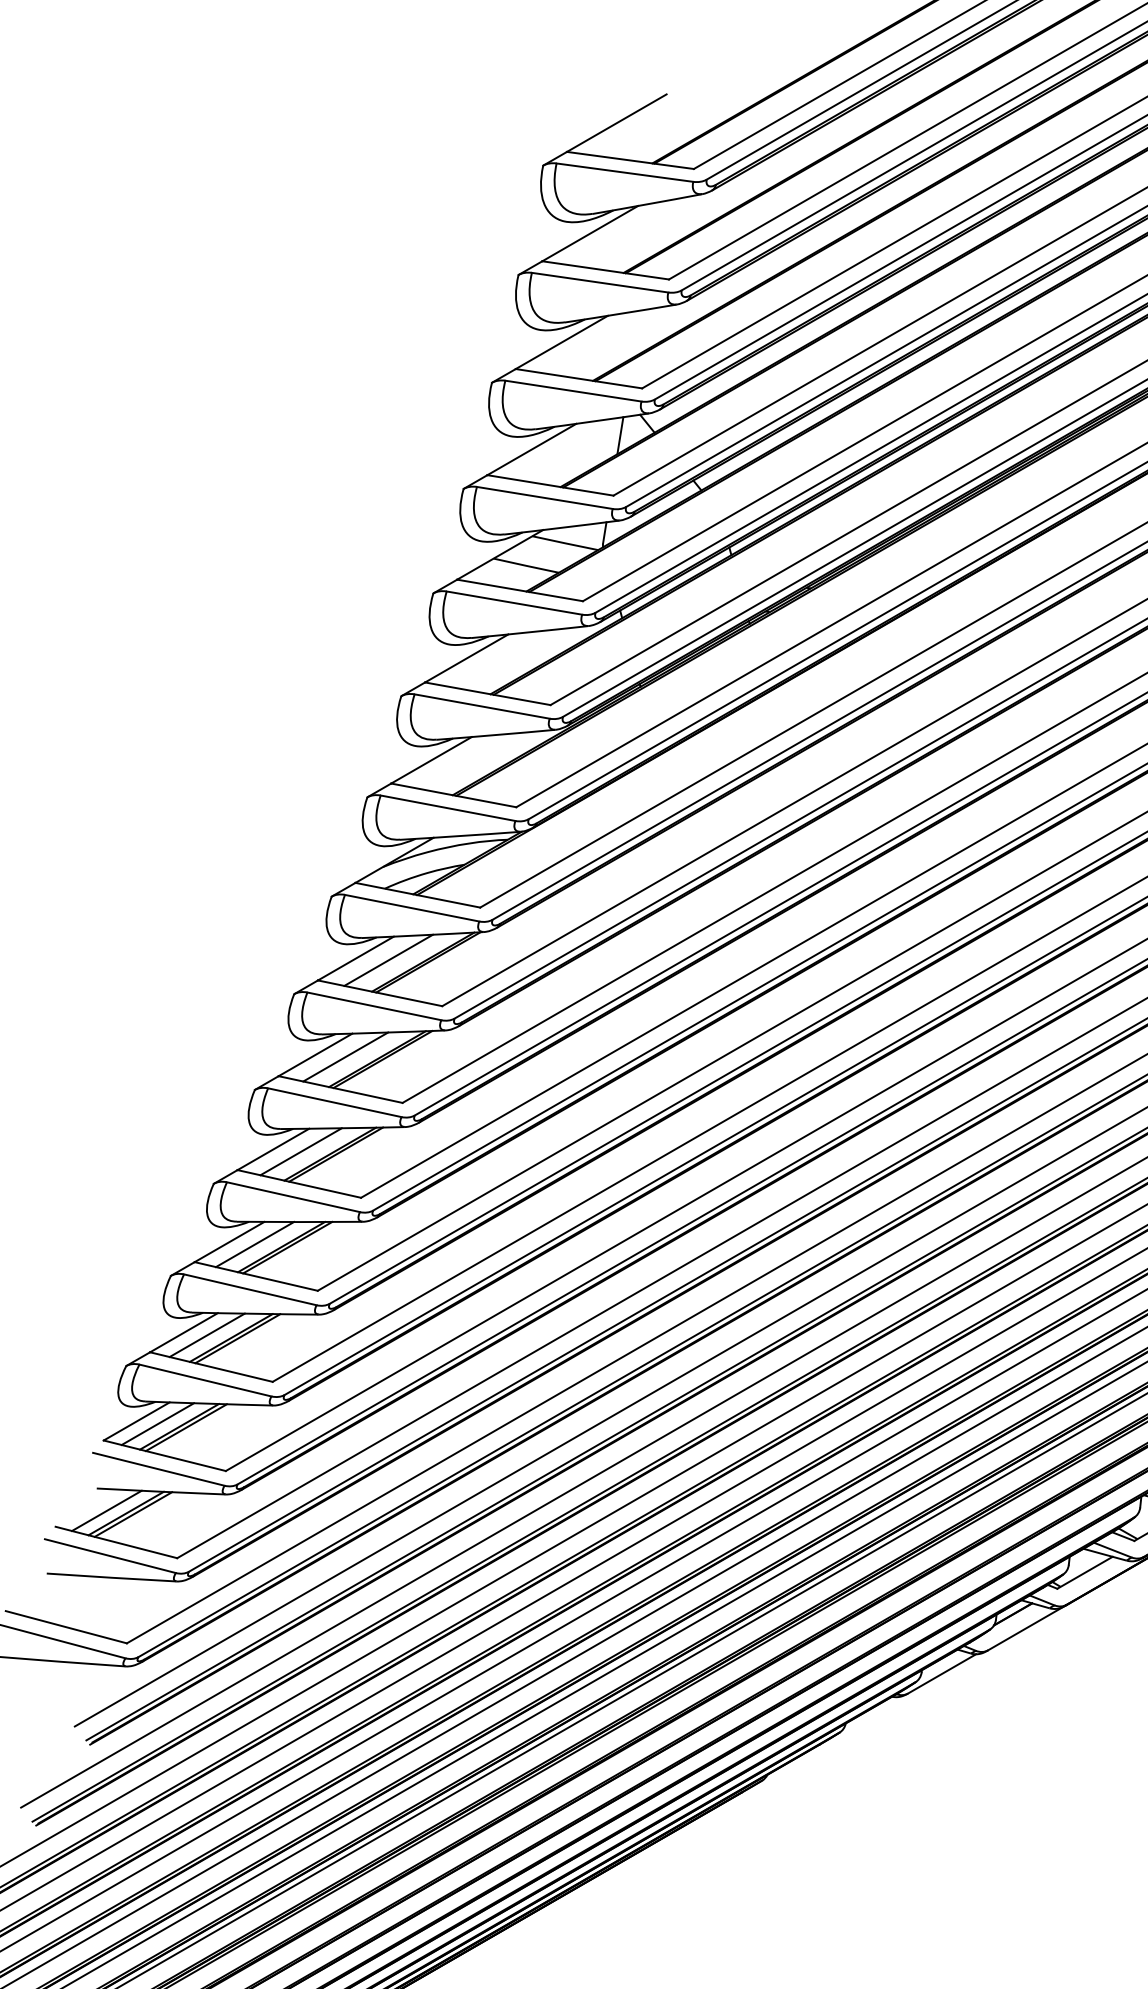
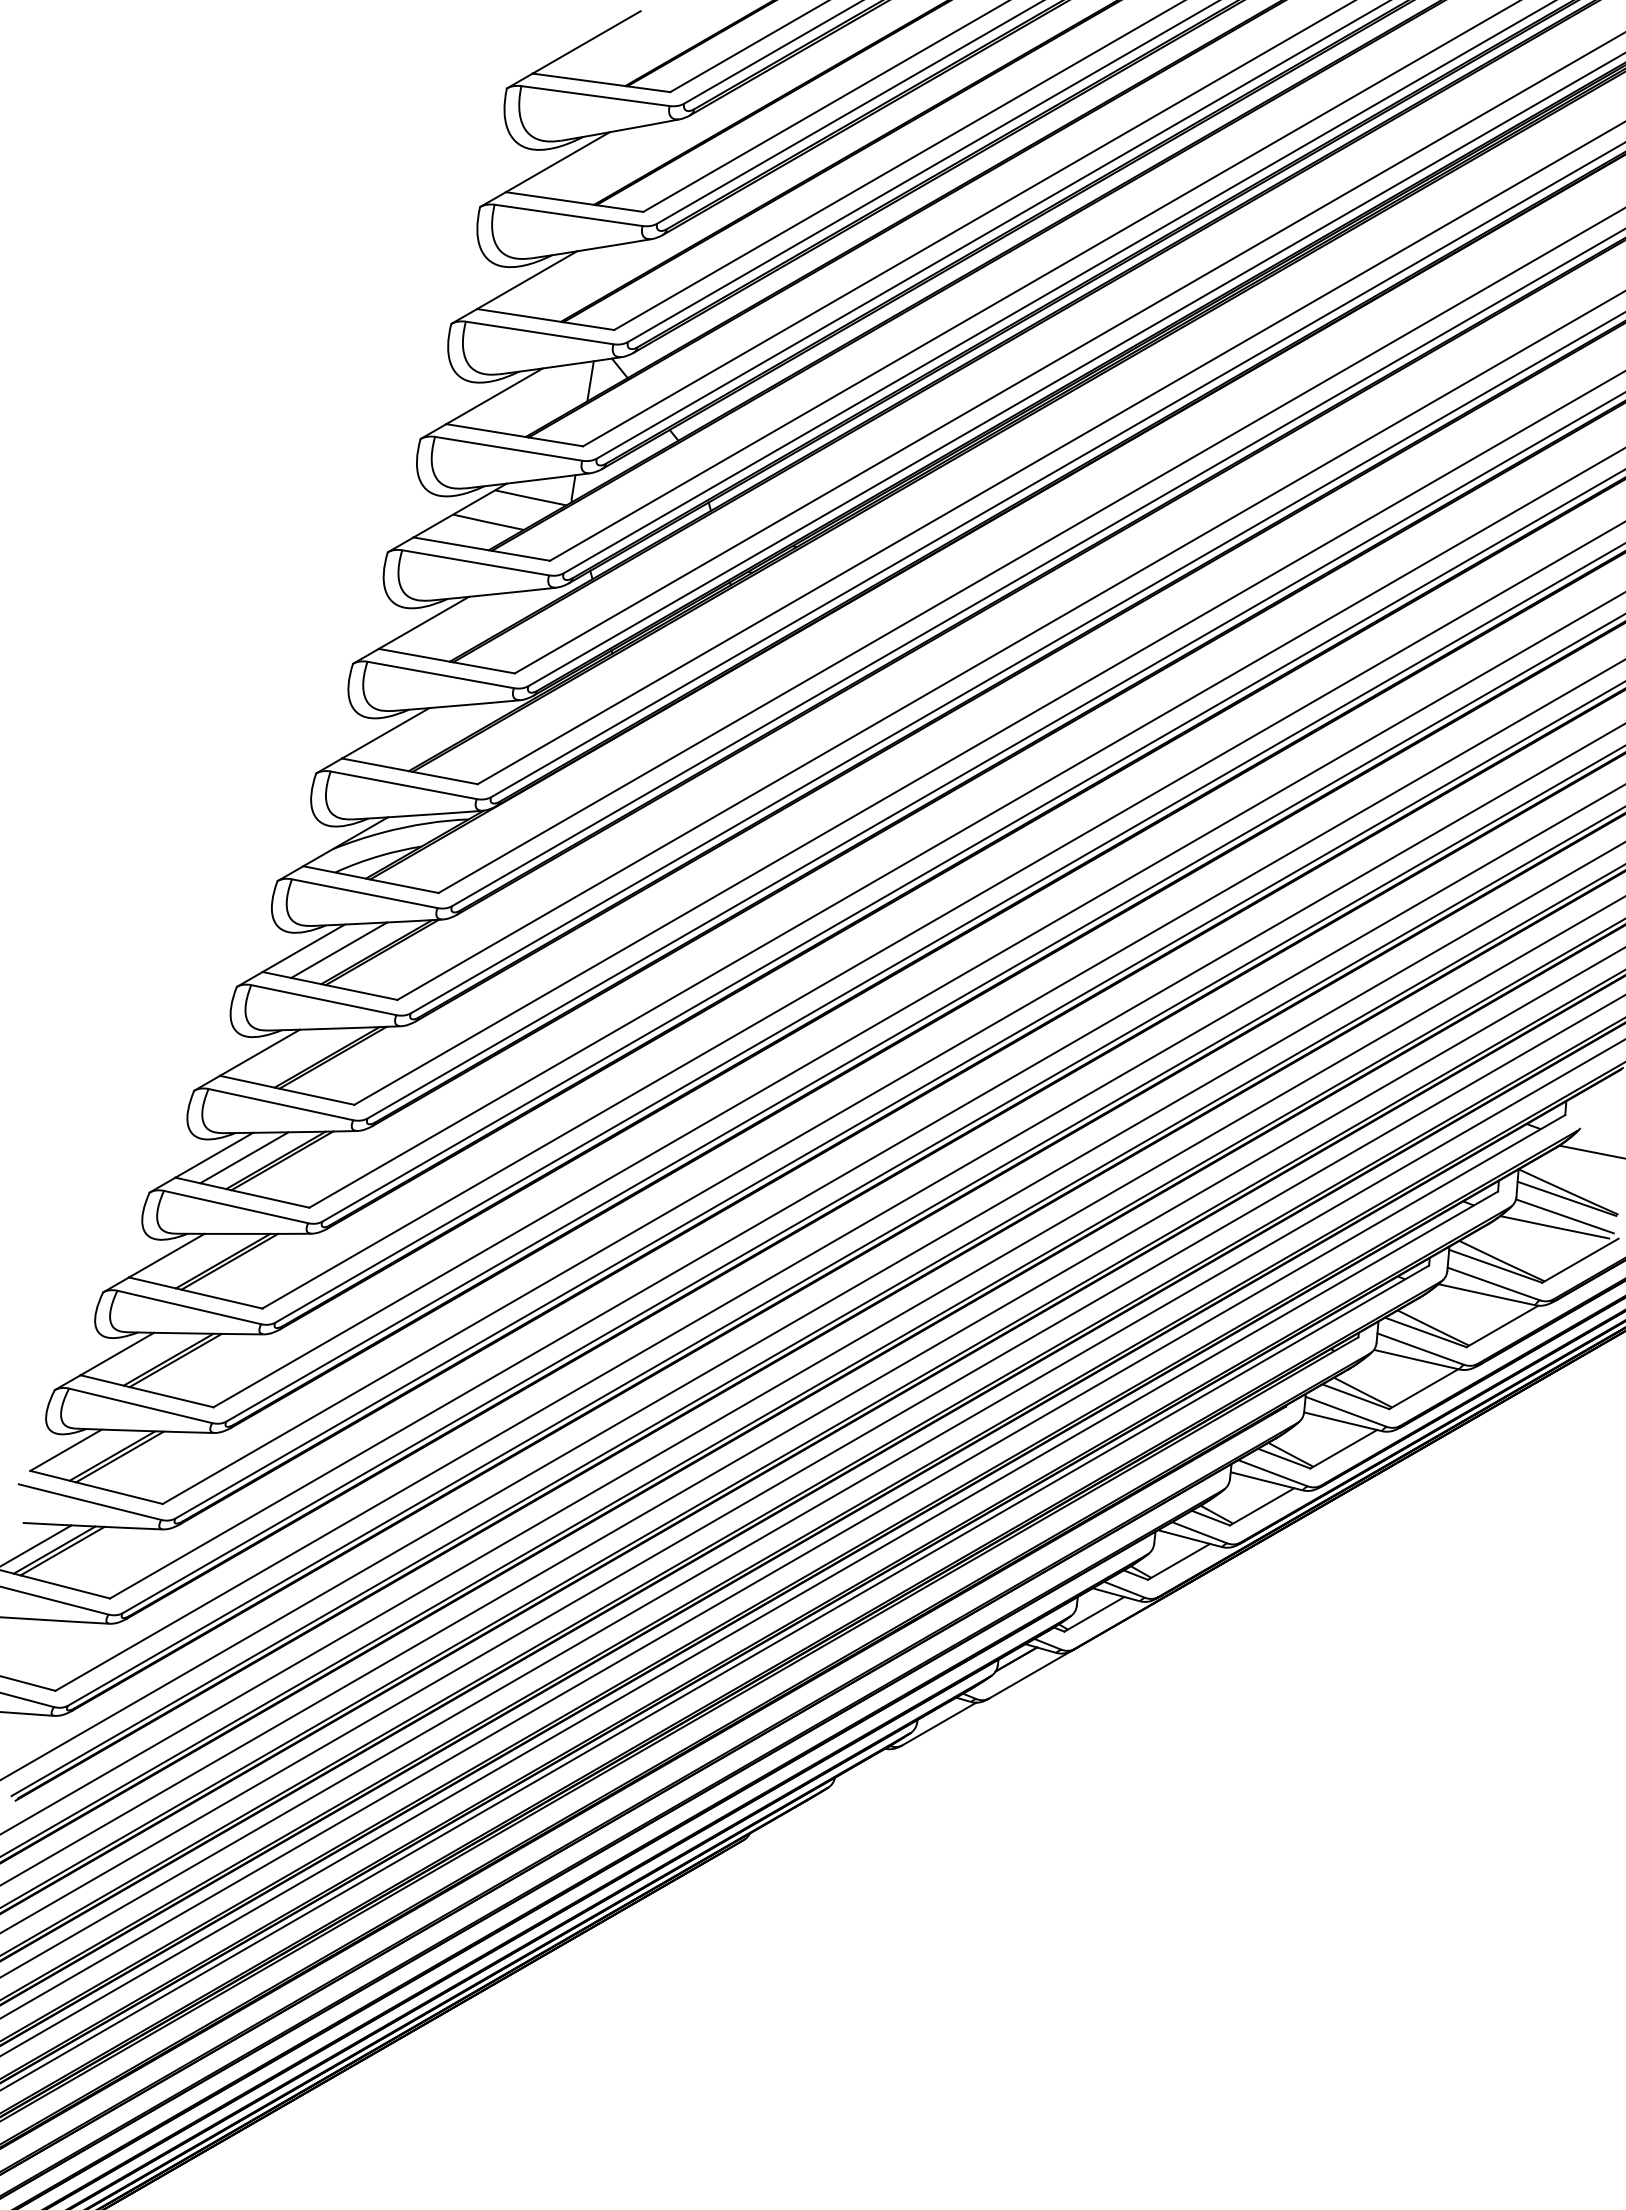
line: (345, 1056) -> (292, 1054), removed
line: (255, 1243) -> (194, 1257), removed
line: (207, 1335) -> (142, 1356), removed
line: (157, 1423) -> (88, 1452), removed

